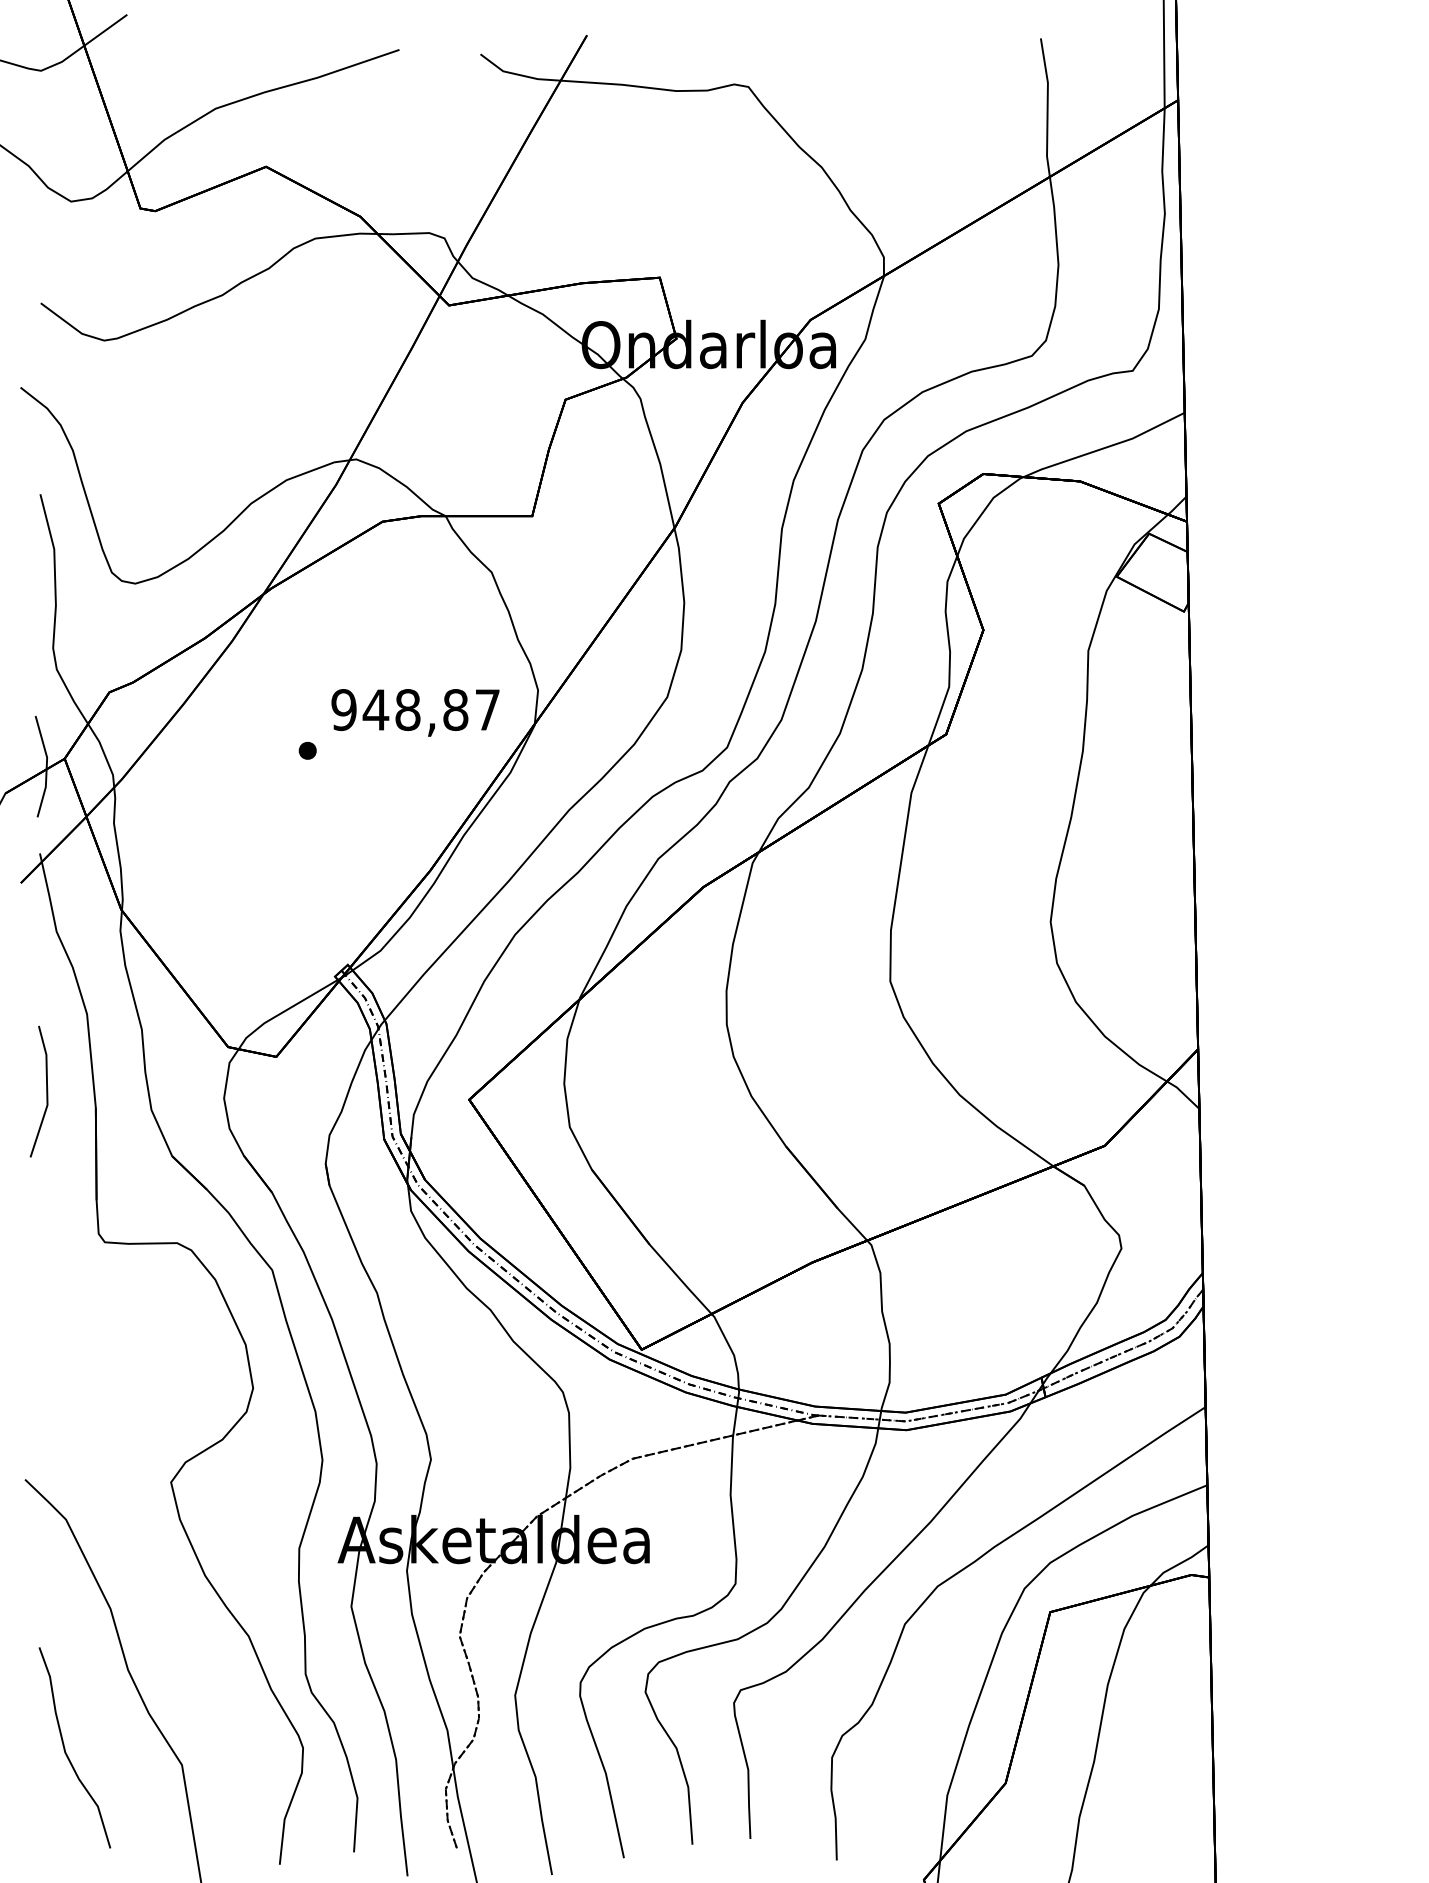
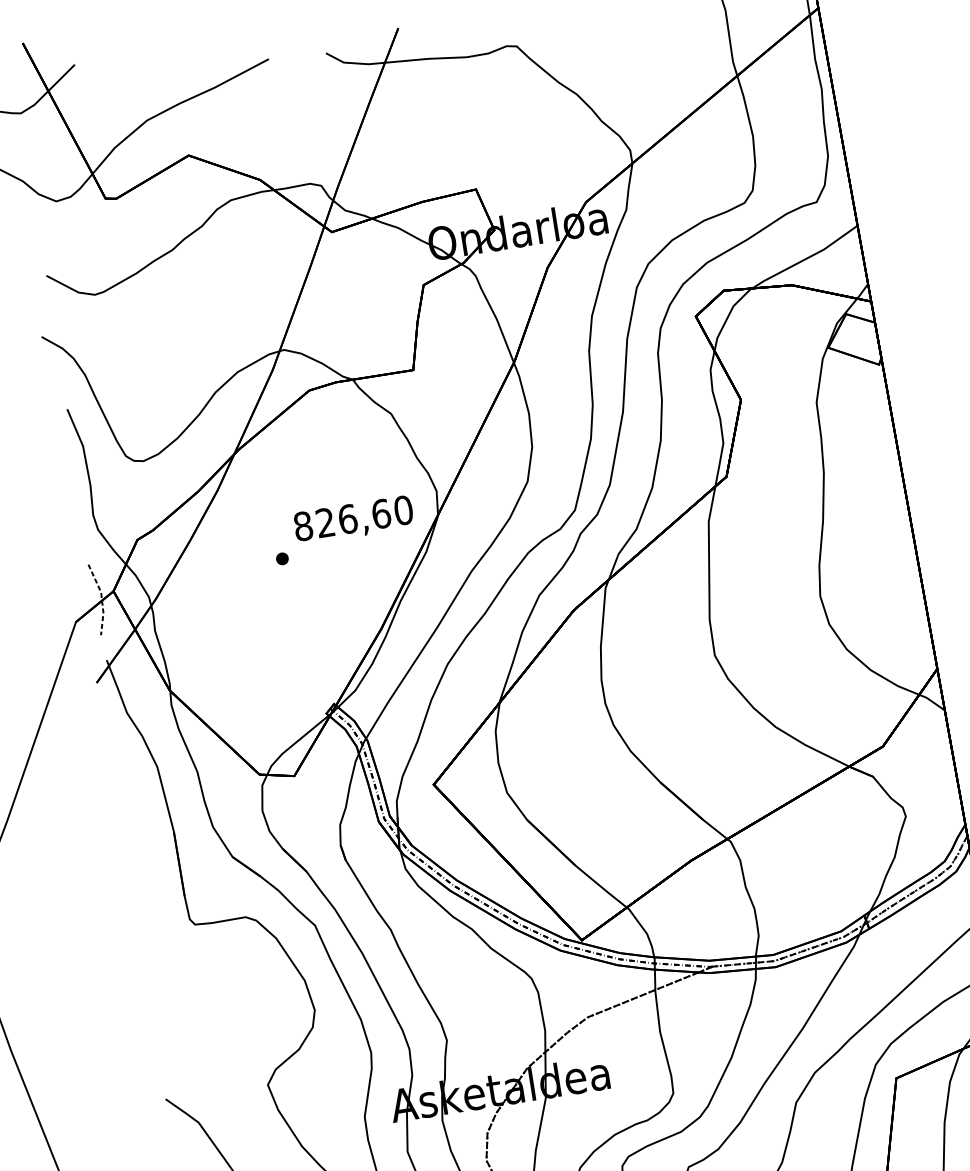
text: (415, 710) -> (353, 518), 948,87 -> 826,60
line: (46, 766) -> (101, 598), solid -> dashed
line: (46, 1091) -> (137, 825), removed

